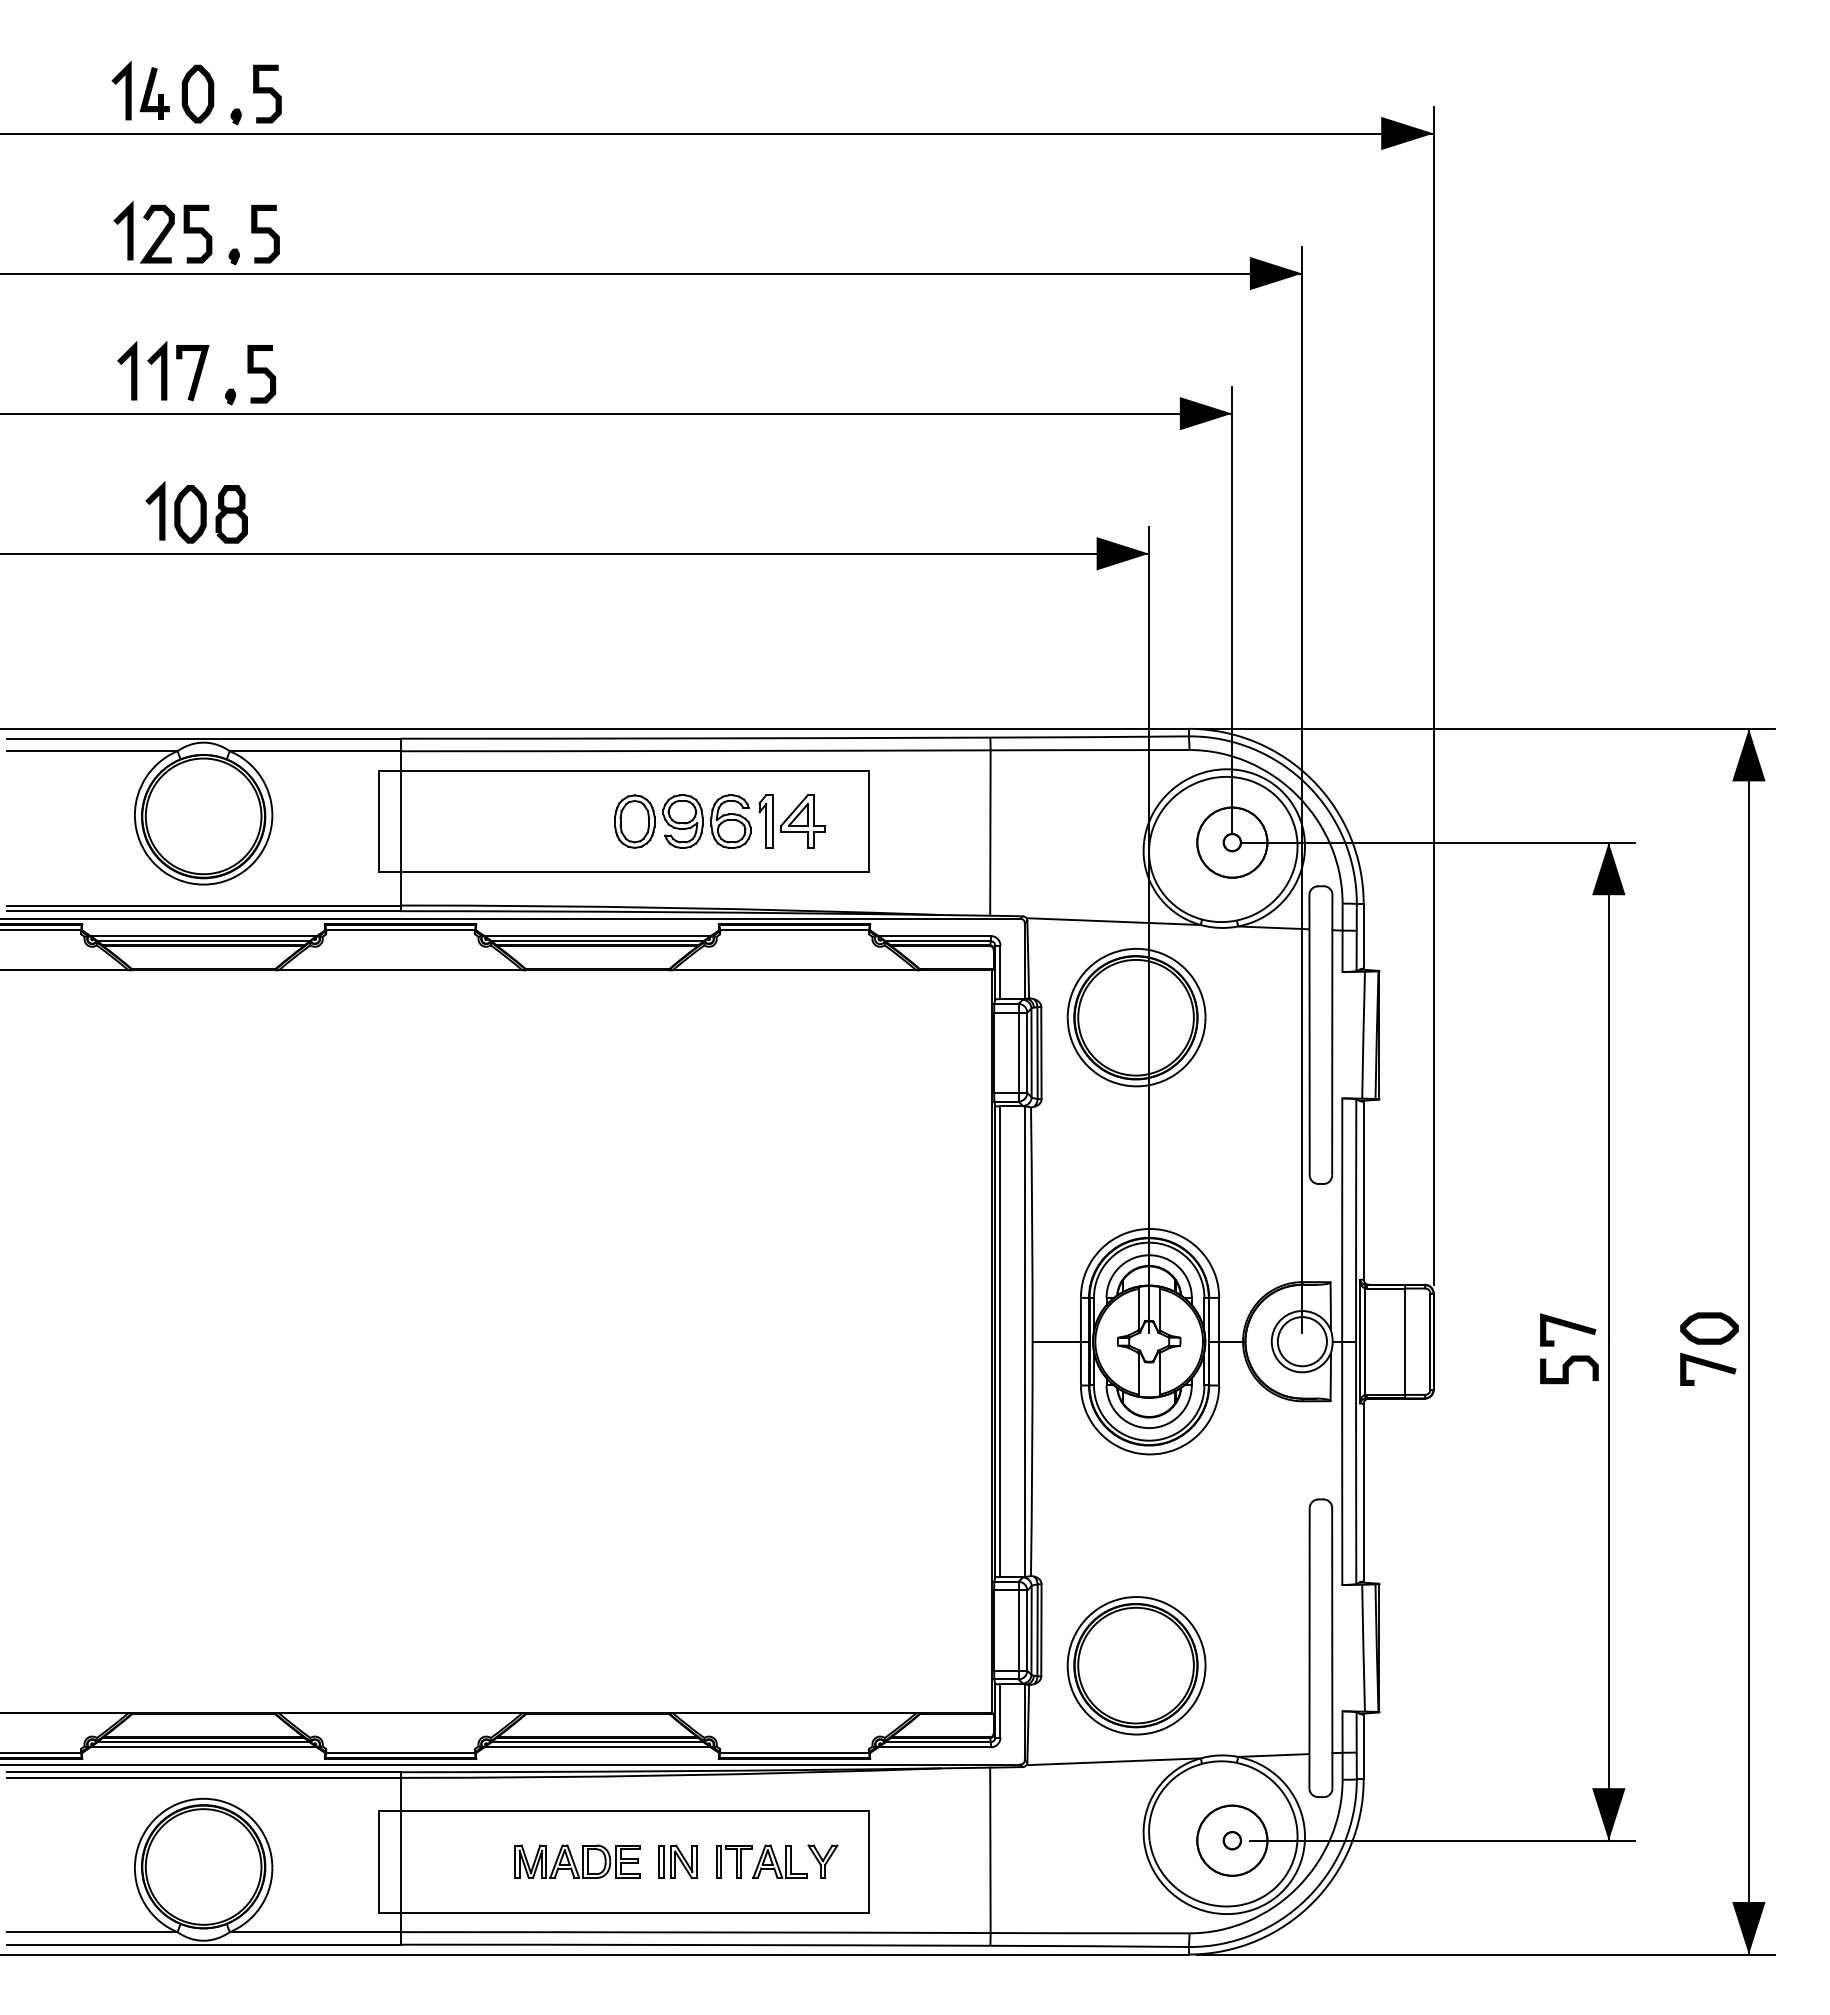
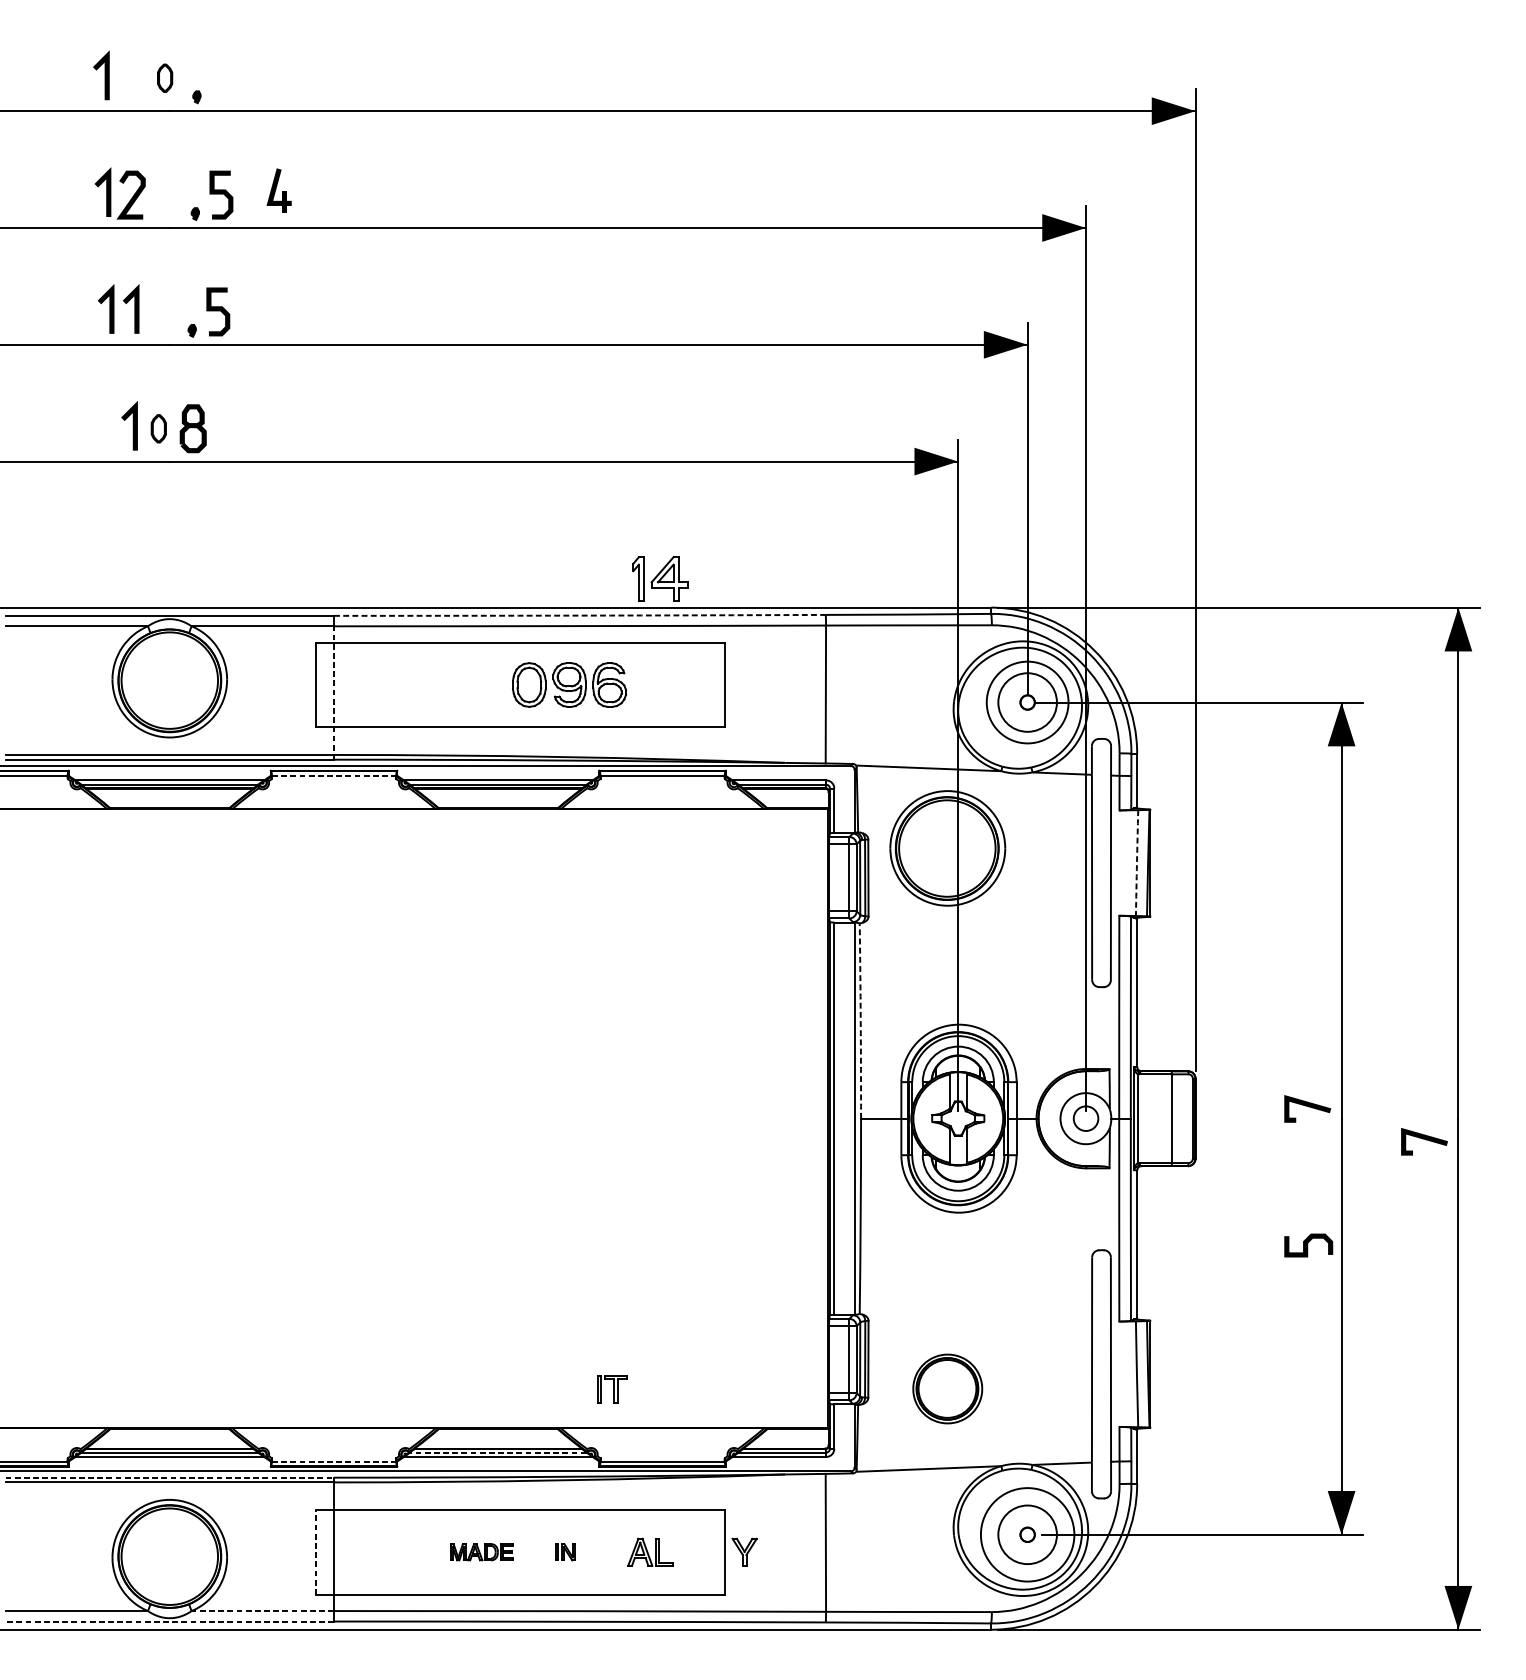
part: (154, 93) -> (278, 190), moved
part: (197, 93) -> (164, 77), size x0.6
curve: (267, 93) -> (223, 77), removed
curve: (197, 233) -> (164, 194), removed
line: (194, 374) -> (162, 312), removed
part: (190, 514) -> (158, 428), size x0.6
arc: (695, 738) -> (579, 615), solid -> dashed
part: (791, 821) -> (660, 578), moved
line: (400, 831) -> (333, 693), solid -> dashed
circle: (1232, 842) -> (1027, 702), size x1.4
line: (401, 930) -> (334, 775), solid -> dashed
arc: (1363, 1035) -> (1137, 863), solid -> dashed
arc: (1032, 1224) -> (860, 1020), solid -> dashed
part: (1709, 1328) -> (1425, 1107), removed
circle: (1301, 1341) -> (1085, 1118), size x0.6
curve: (1568, 1369) -> (1307, 1245), moved
part: (1136, 1665) -> (947, 1388), size x0.6
line: (597, 1742) -> (498, 1452), solid -> dashed
line: (401, 1753) -> (334, 1462), solid -> dashed
line: (203, 1772) -> (169, 1477), solid -> dashed
circle: (1232, 1840) -> (1027, 1534), size x1.6
line: (378, 1861) -> (315, 1552), solid -> dashed
part: (577, 1861) -> (481, 1552), size x0.6
part: (677, 1861) -> (564, 1552), size x0.6
part: (734, 1861) -> (612, 1389), moved
part: (822, 1861) -> (744, 1552), moved
line: (314, 1932) -> (262, 1611), solid -> dashed
line: (203, 1944) -> (169, 1621), solid -> dashed

